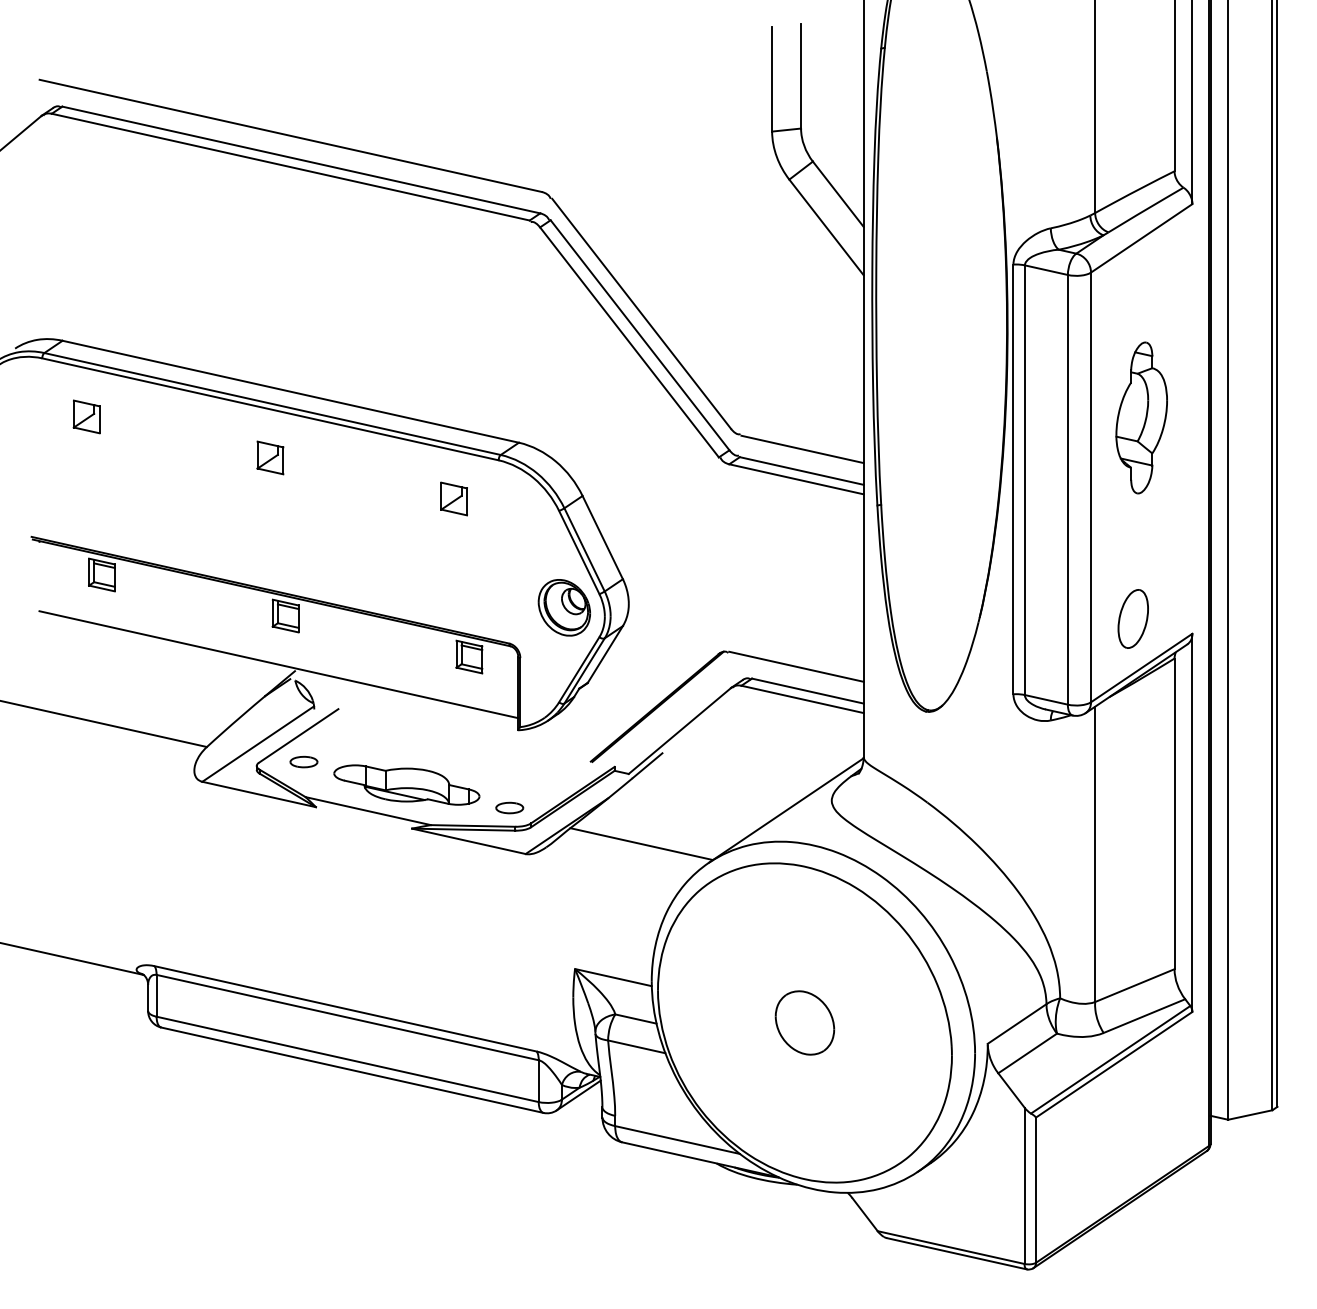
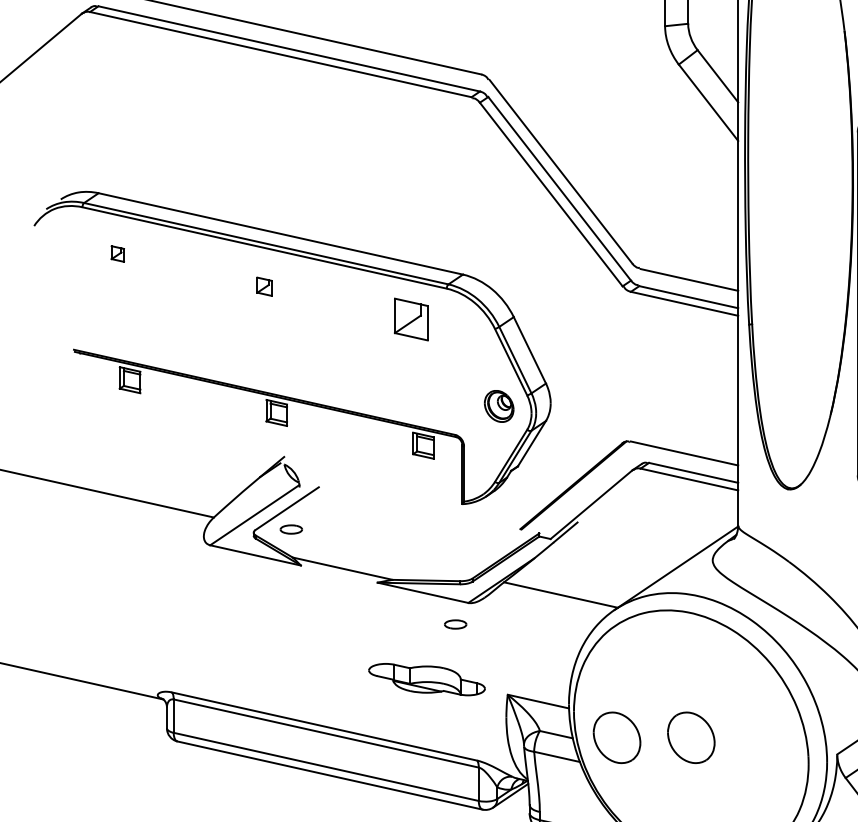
part: (86, 416) -> (117, 253), size x0.6
part: (270, 457) -> (264, 286), size x0.7
part: (453, 498) -> (410, 319), size x1.6
part: (563, 607) -> (498, 406), size x0.7
line: (278, 664) -> (271, 451), removed
part: (406, 784) -> (426, 679), moved
part: (509, 807) -> (455, 624), moved
part: (711, 1022) -> (616, 737), added

